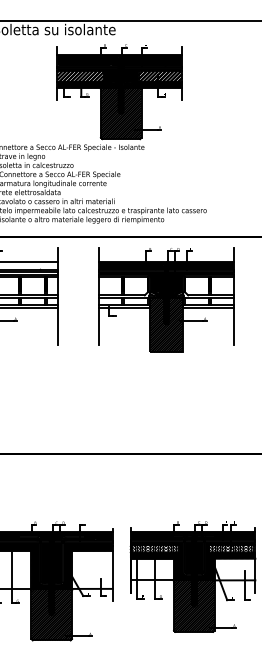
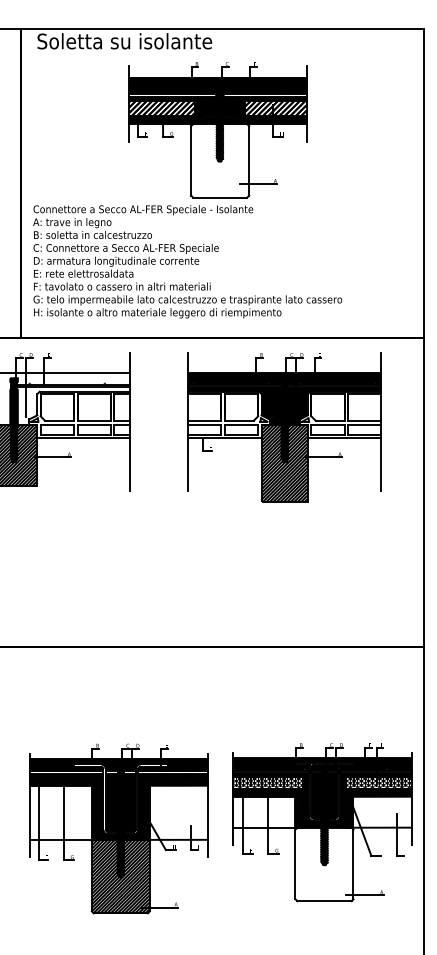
hatch: (121, 113) -> (220, 160), removed
hatch: (194, 606) -> (324, 864), removed

